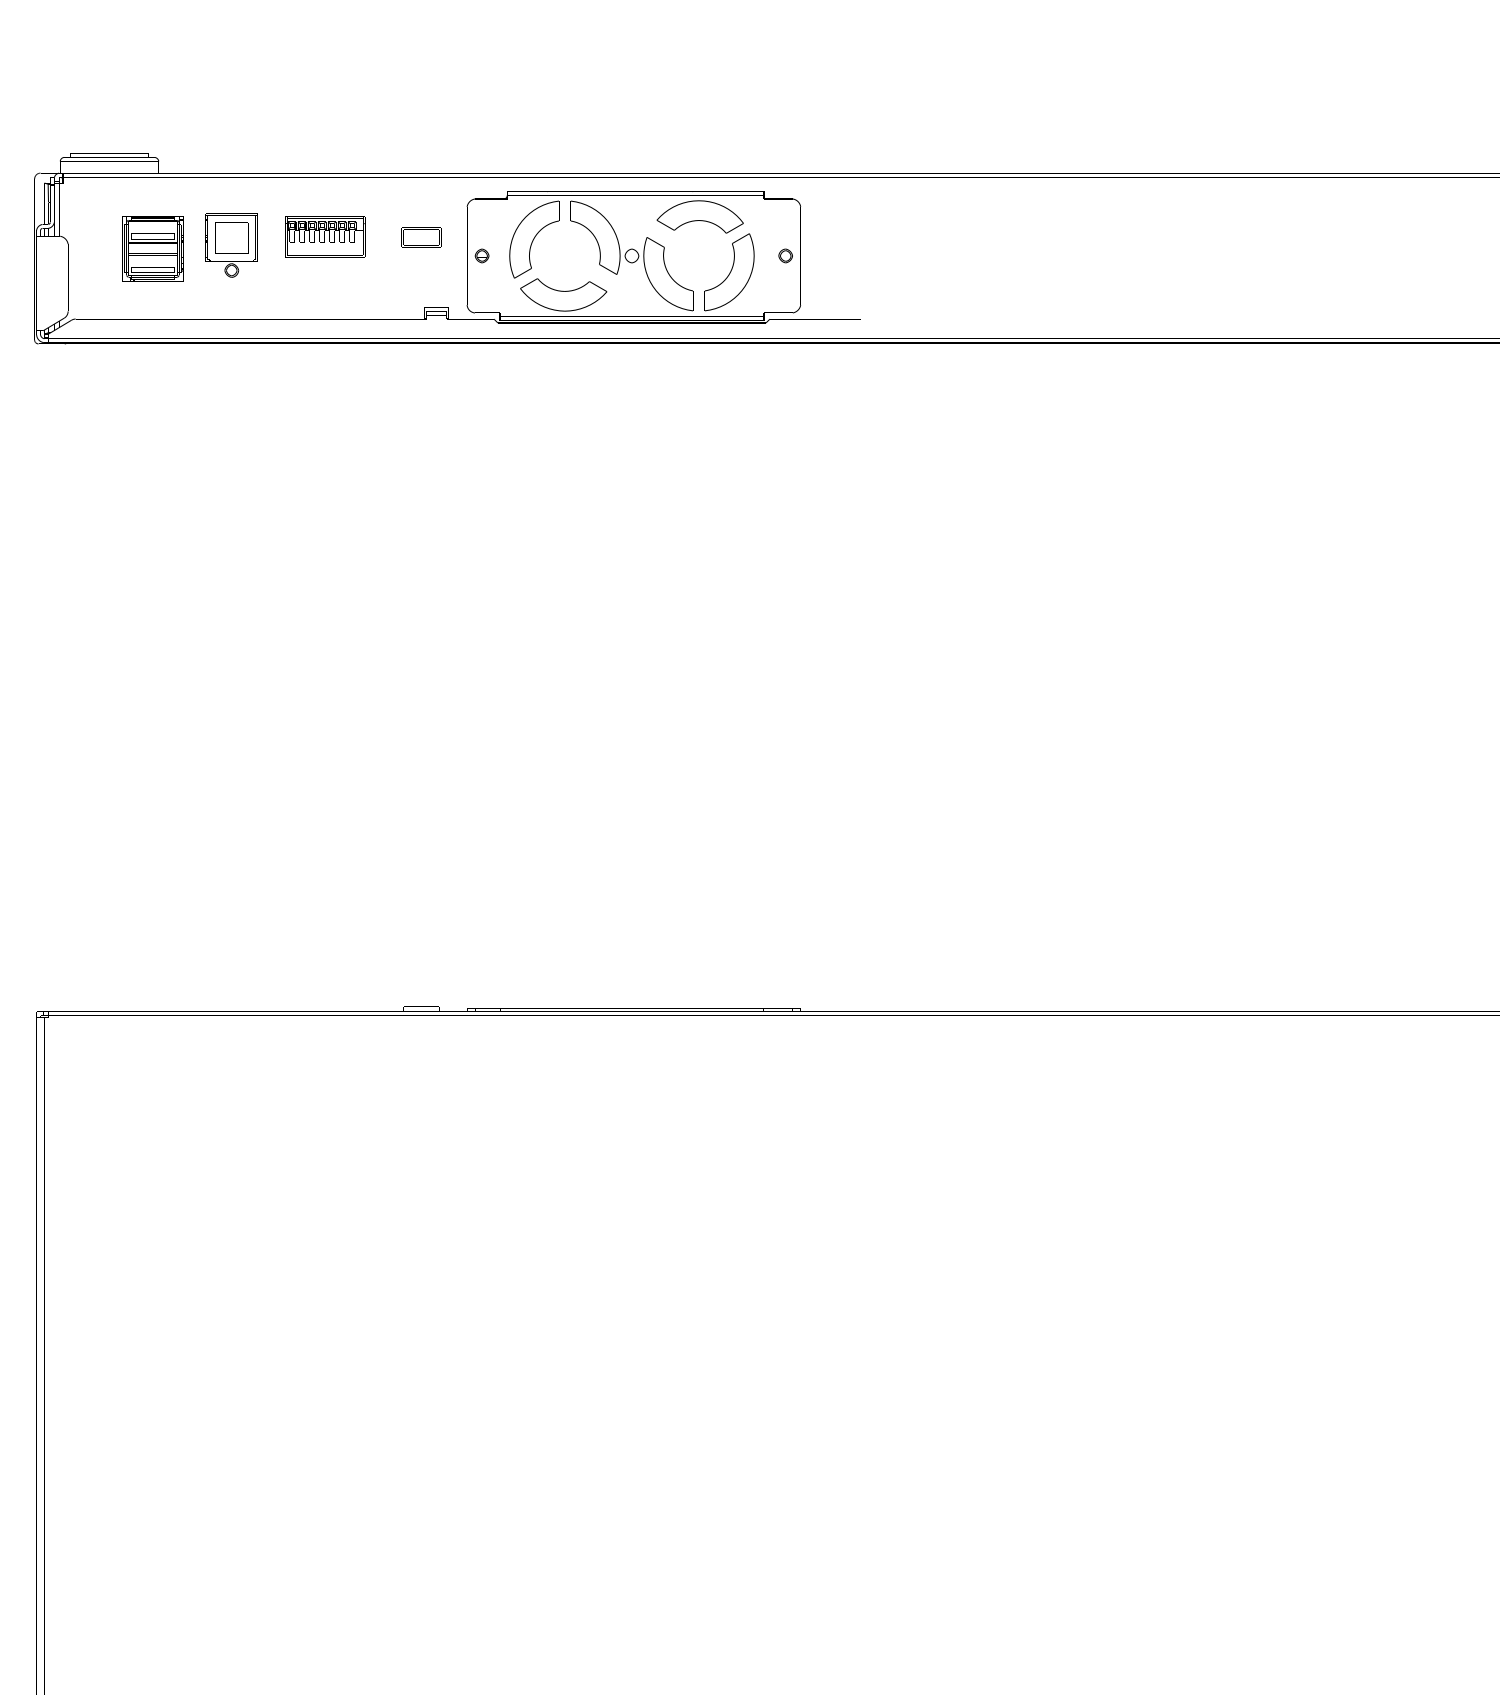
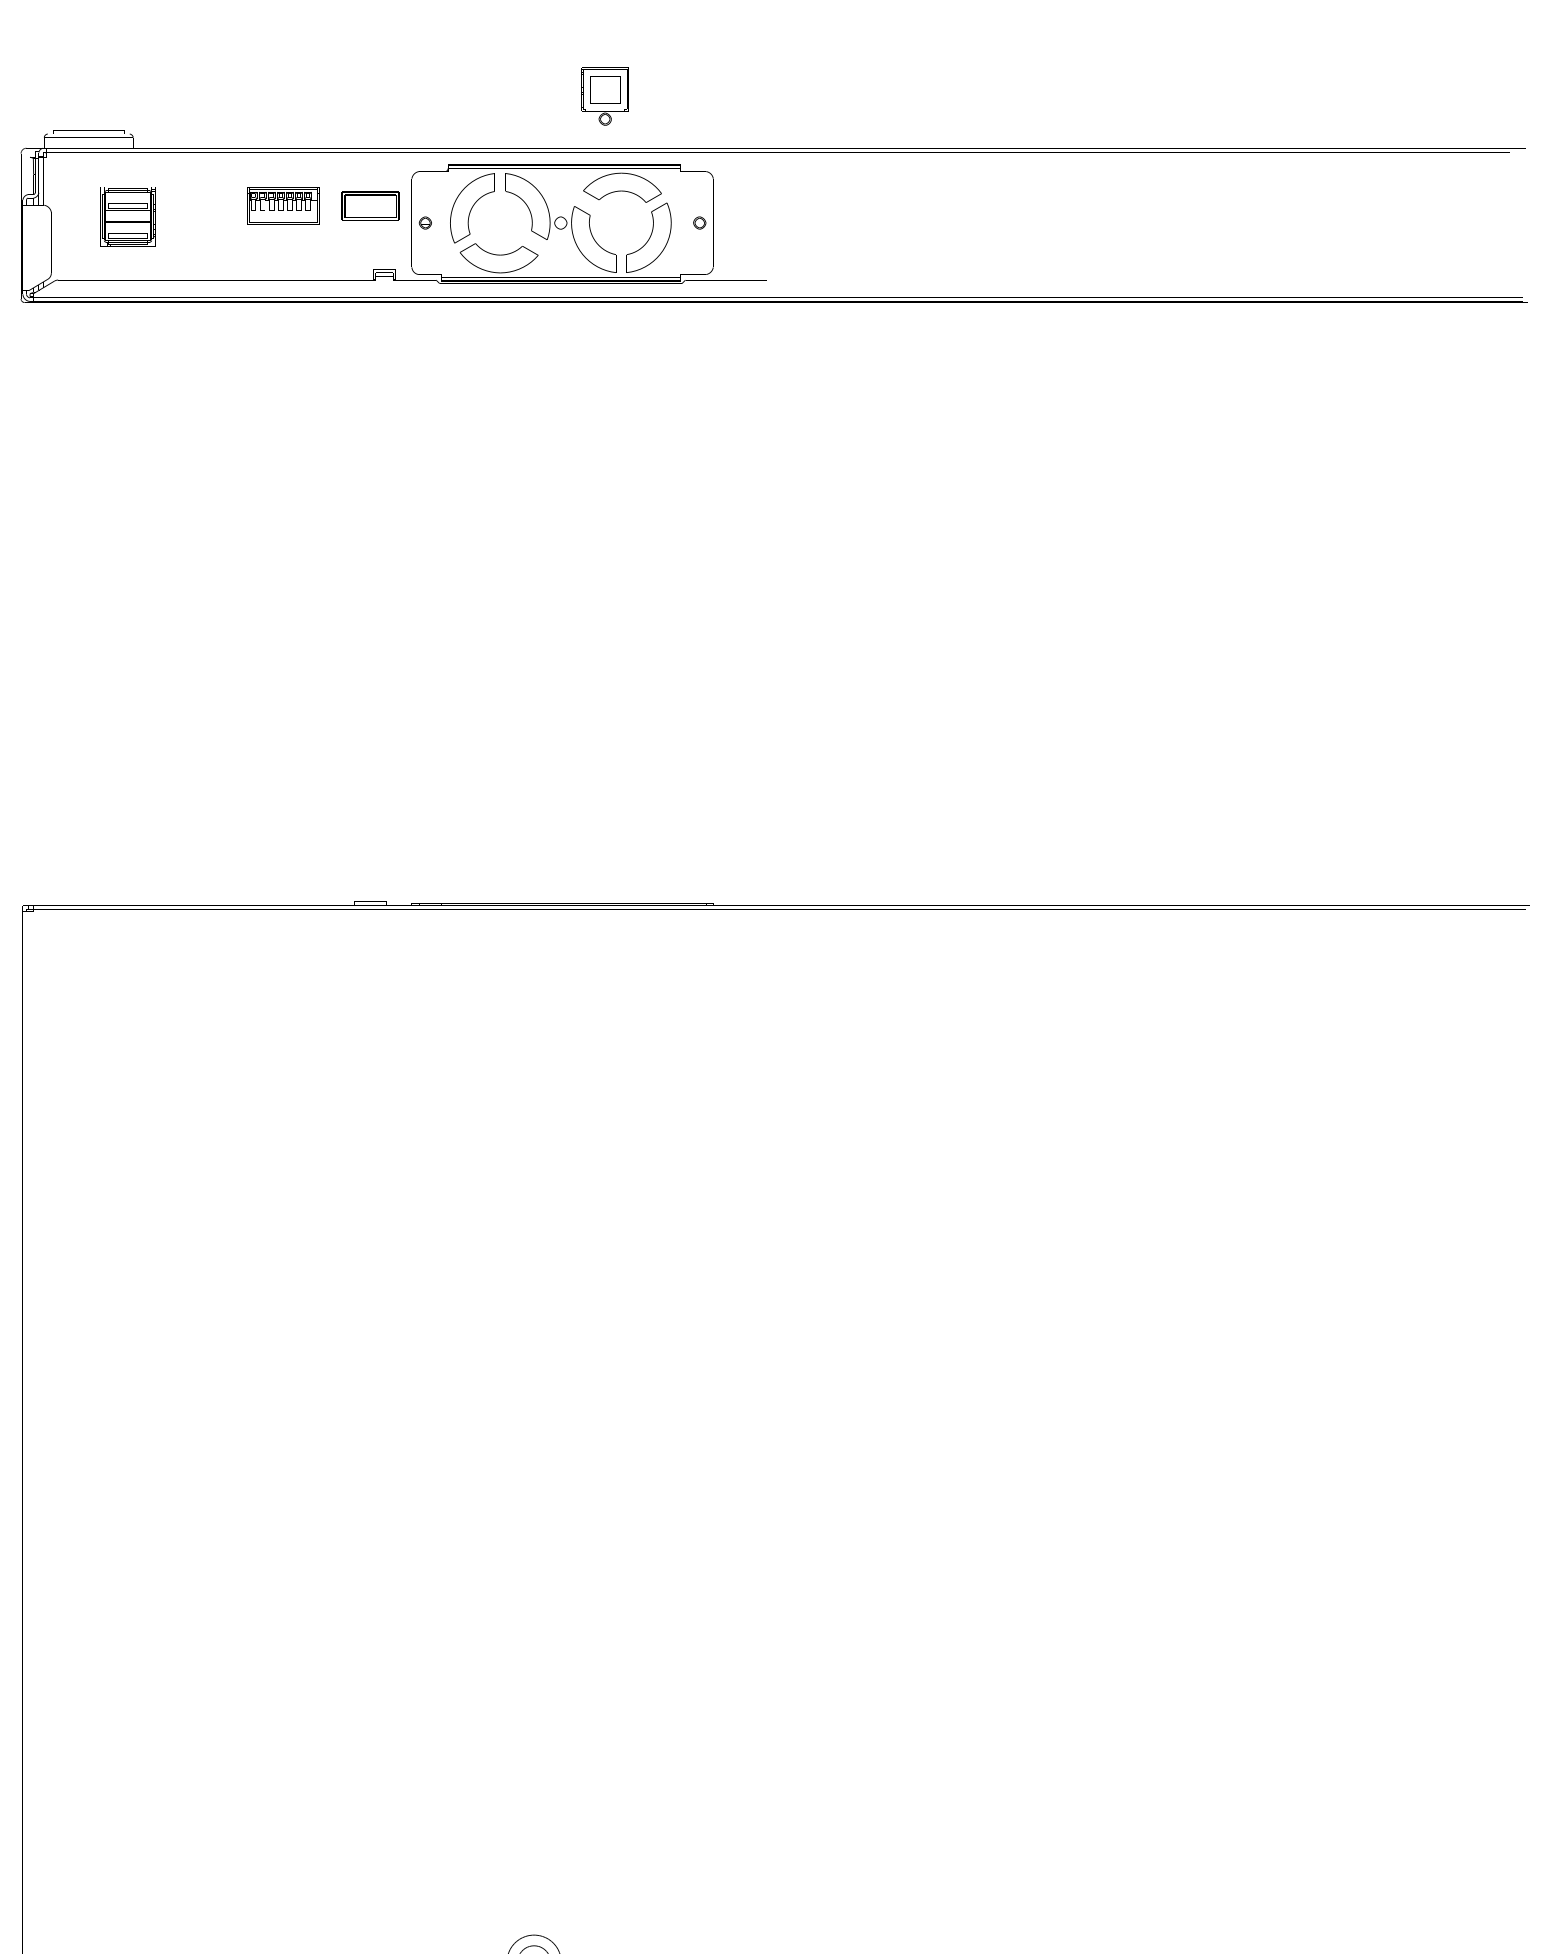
part: (421, 237) -> (370, 206), size x1.6
part: (230, 245) -> (604, 96), moved

